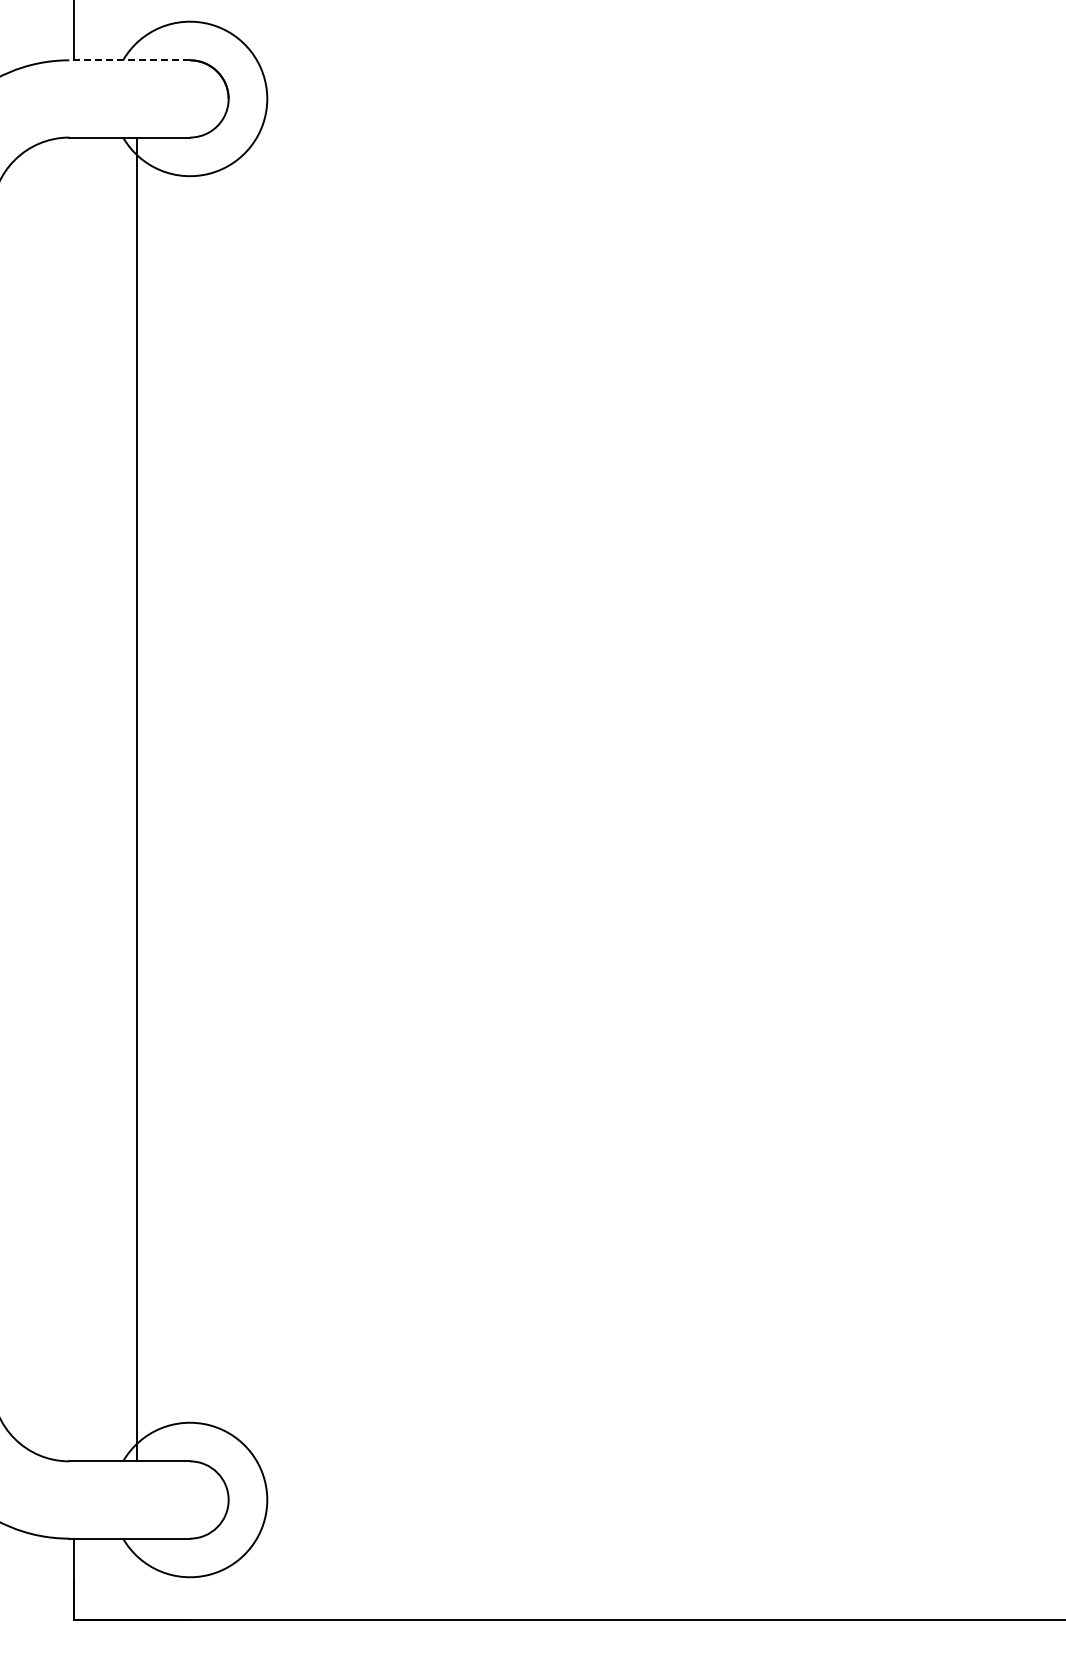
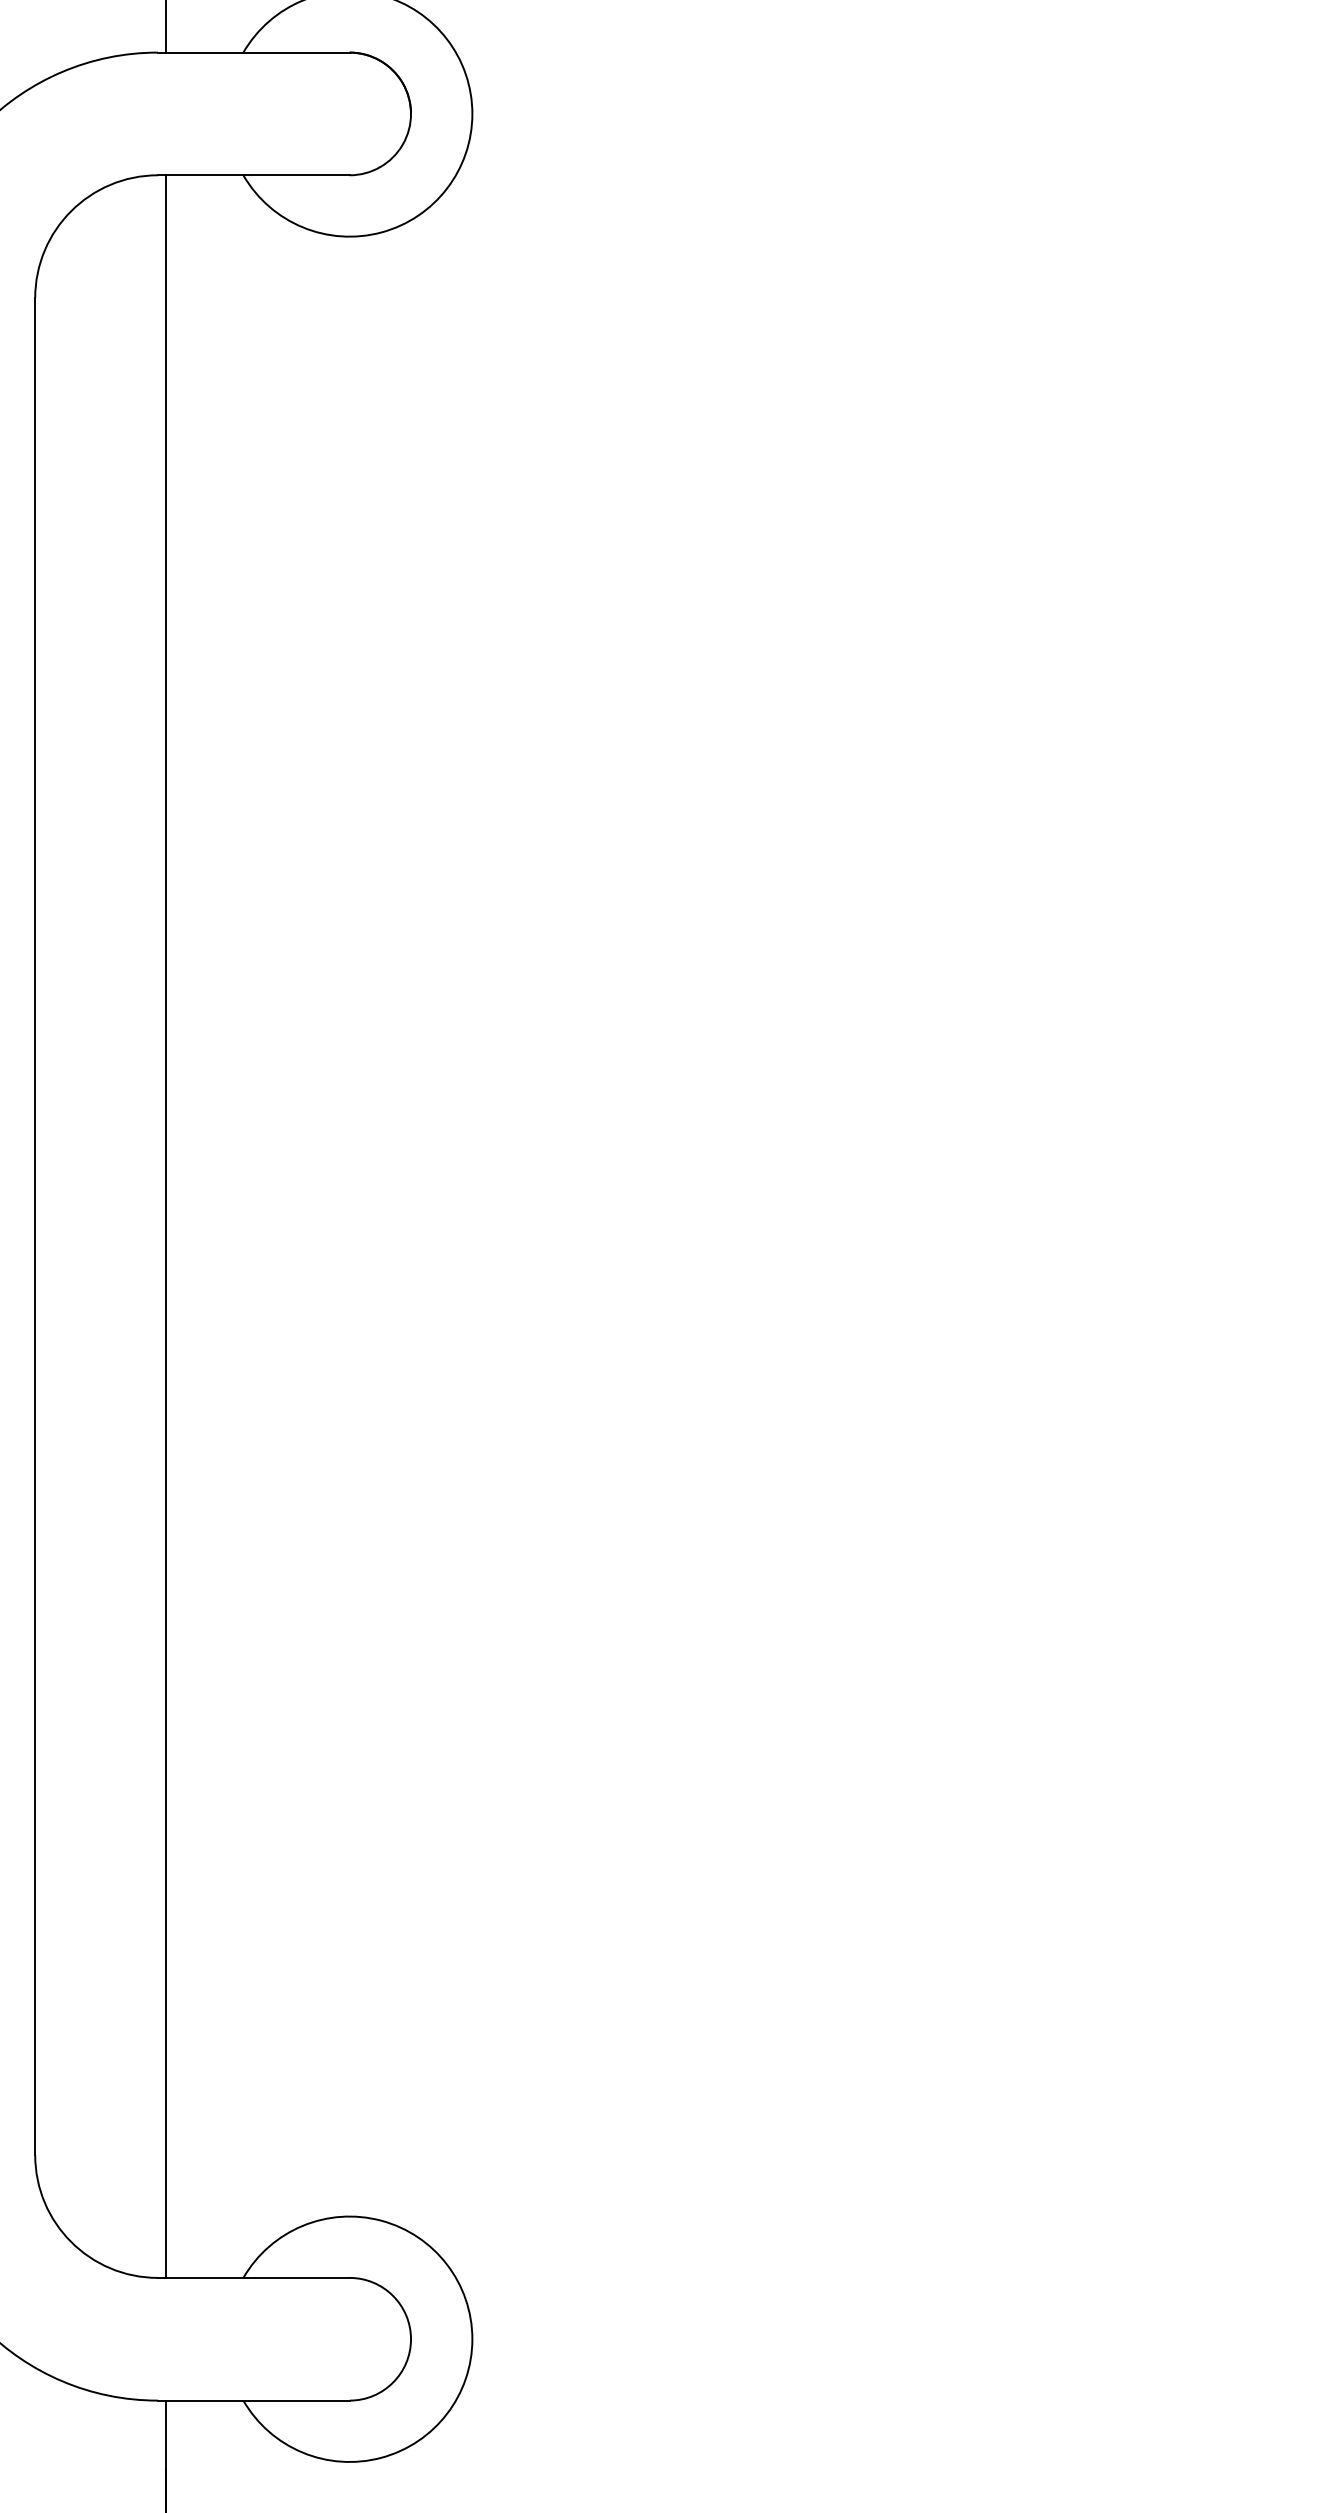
line: (129, 60) -> (253, 52), dashed -> solid
line: (137, 799) -> (166, 1226), moved

